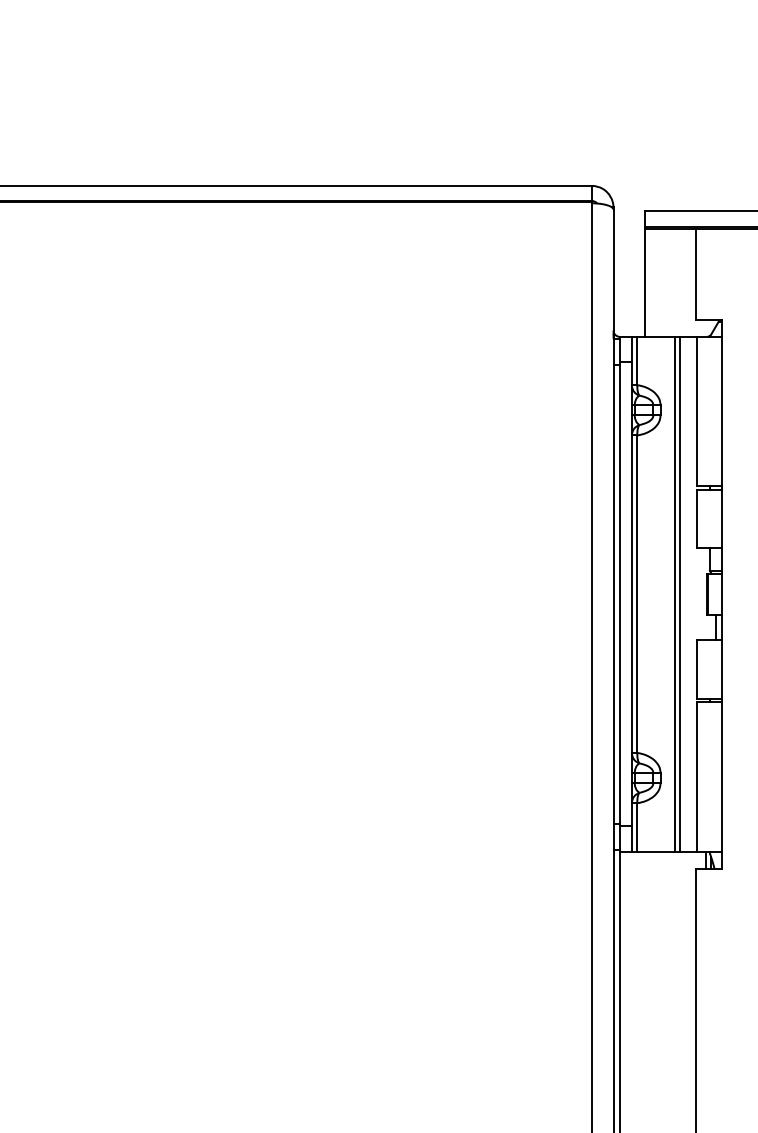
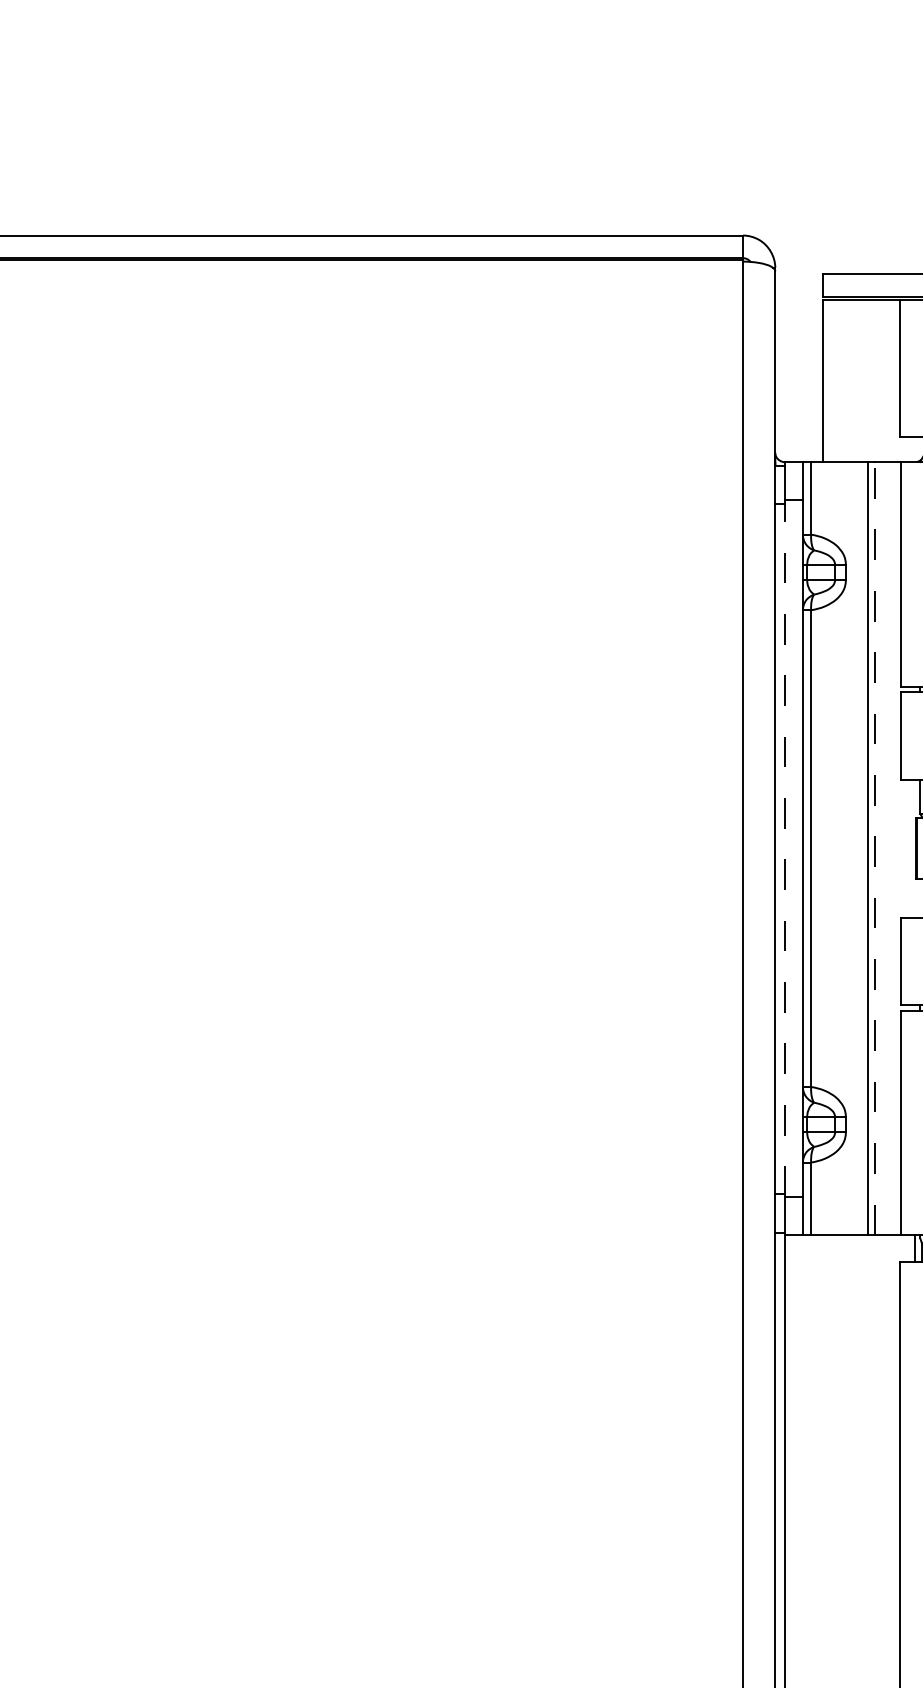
line: (679, 593) -> (874, 847), solid -> dashed
line: (619, 594) -> (784, 849), solid -> dashed

